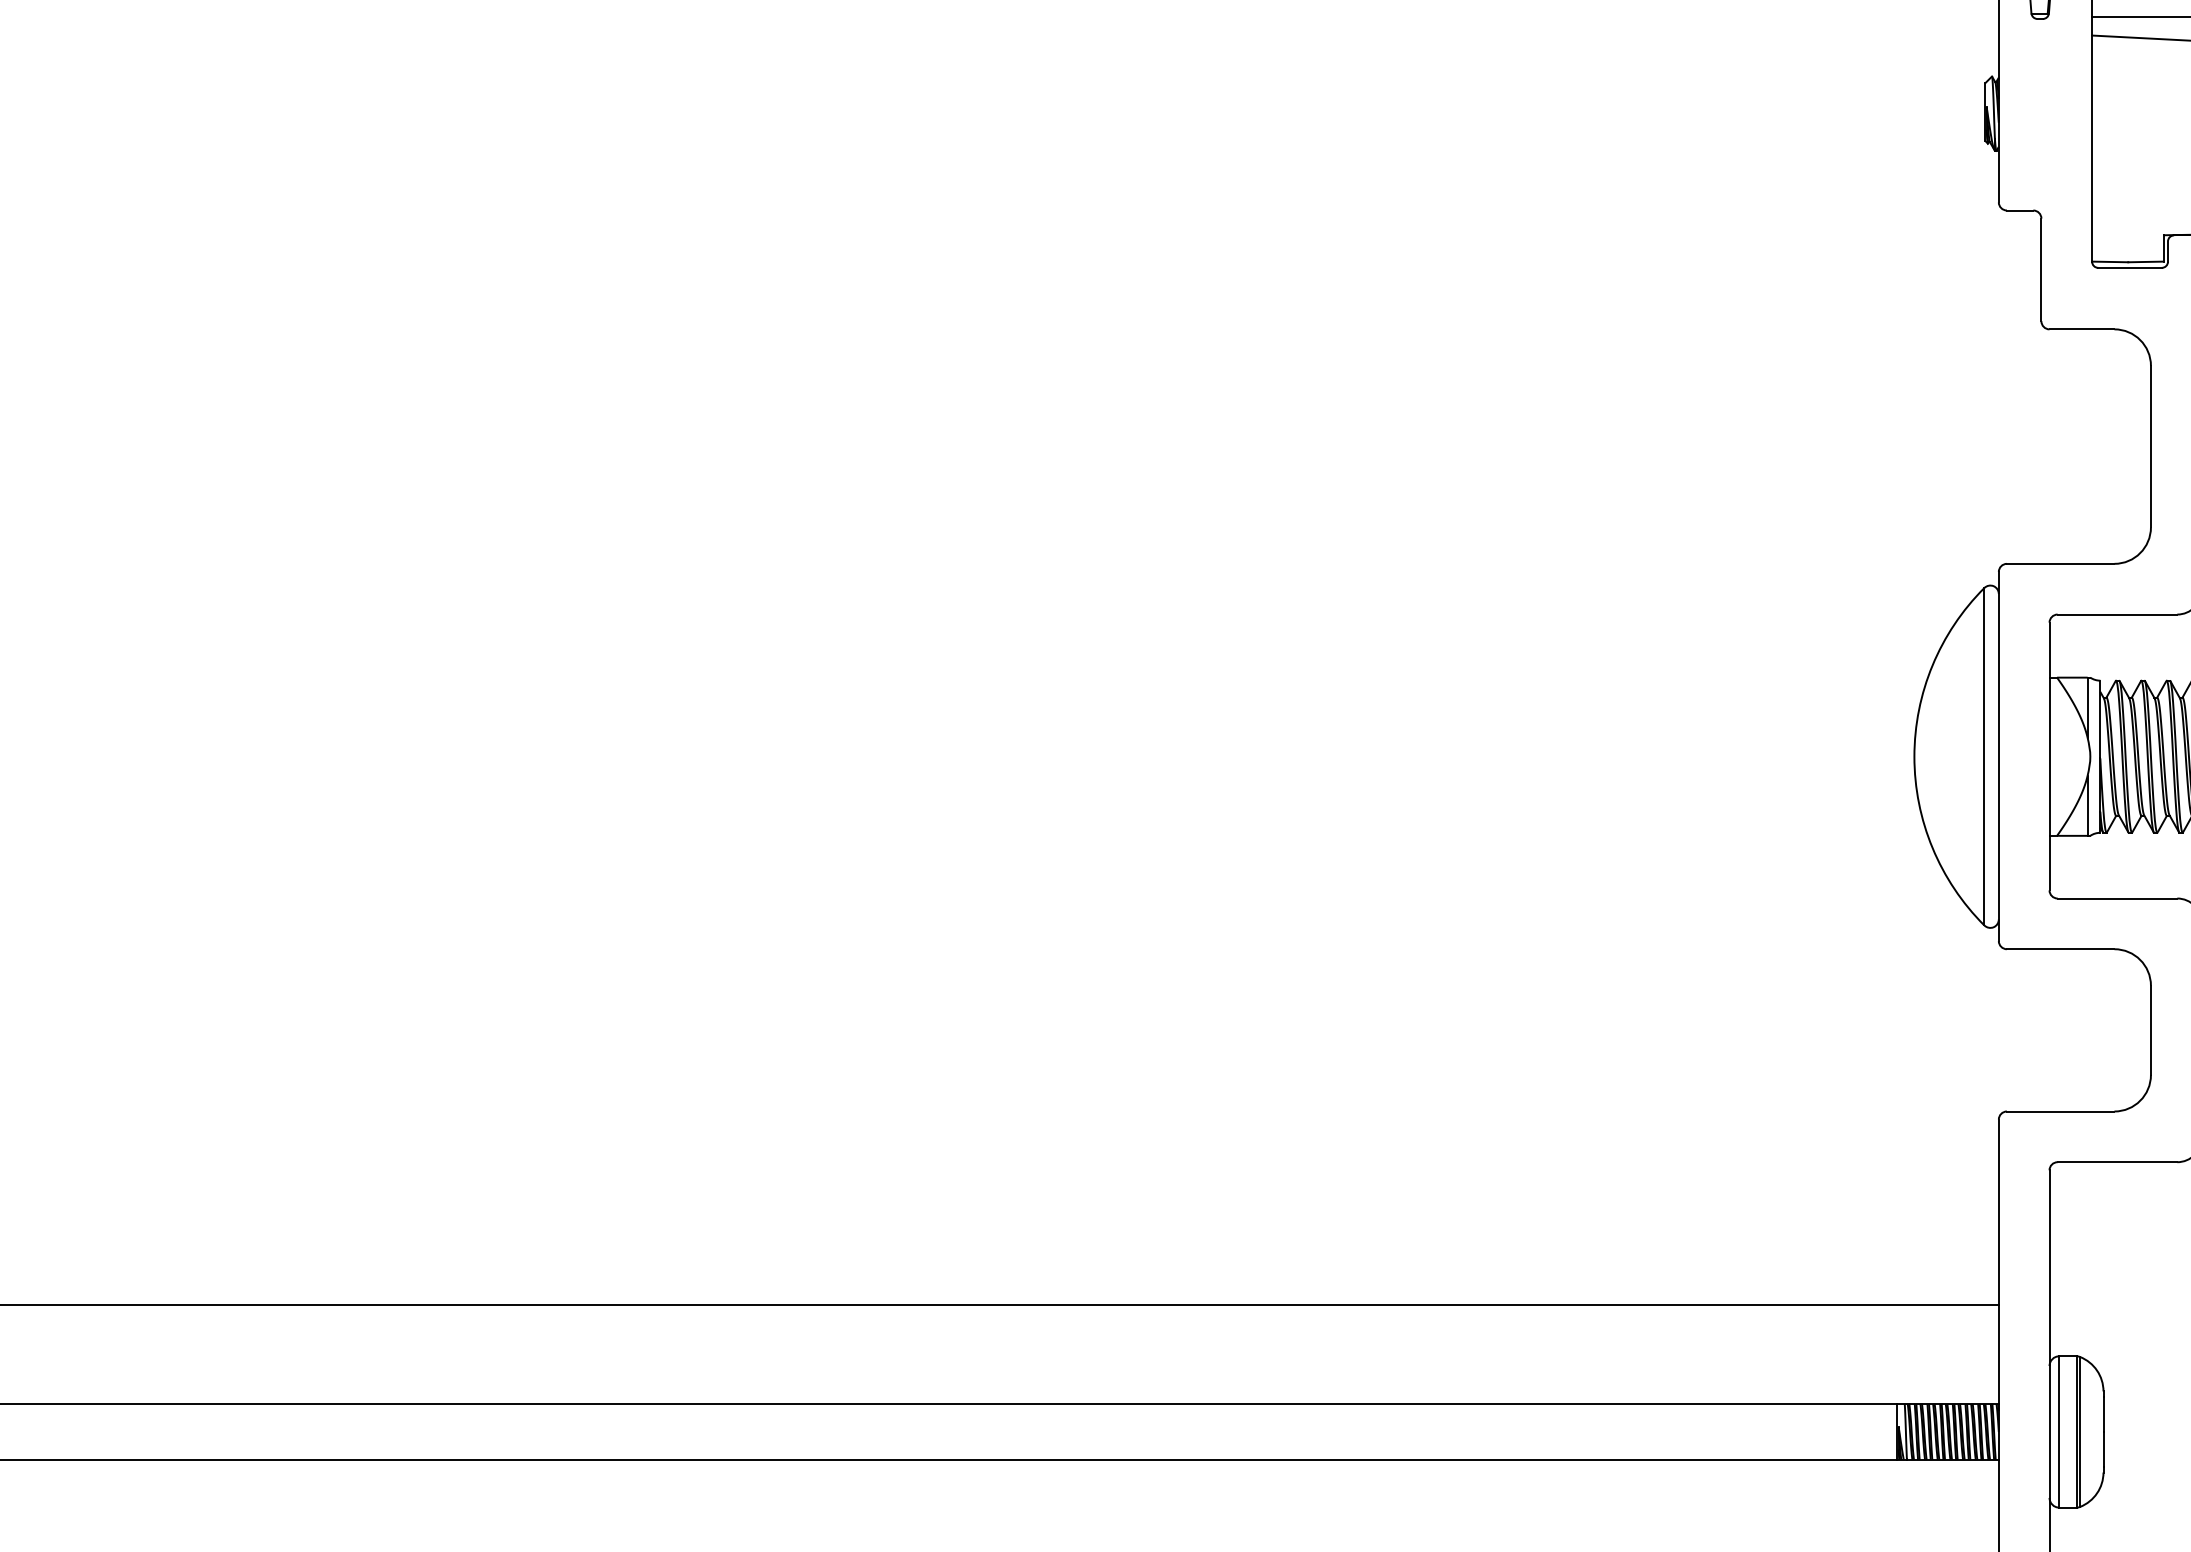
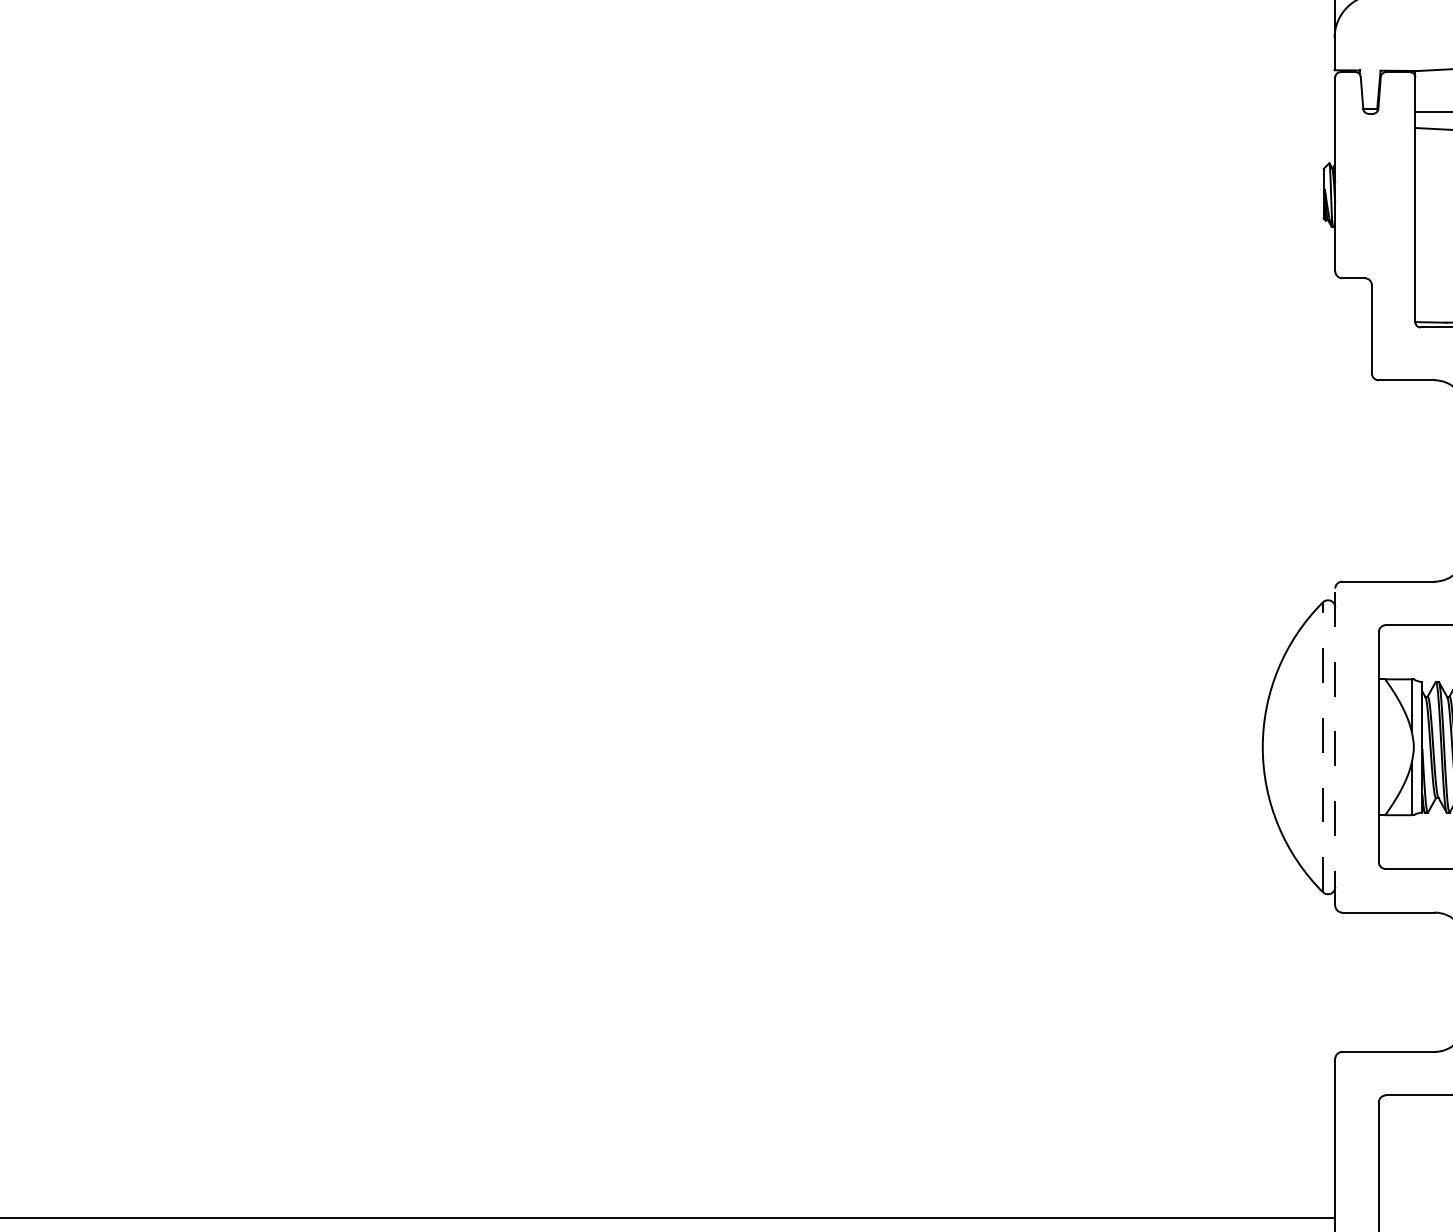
line: (1984, 756) -> (1322, 747), solid -> dashed
line: (1998, 756) -> (1334, 747), solid -> dashed

